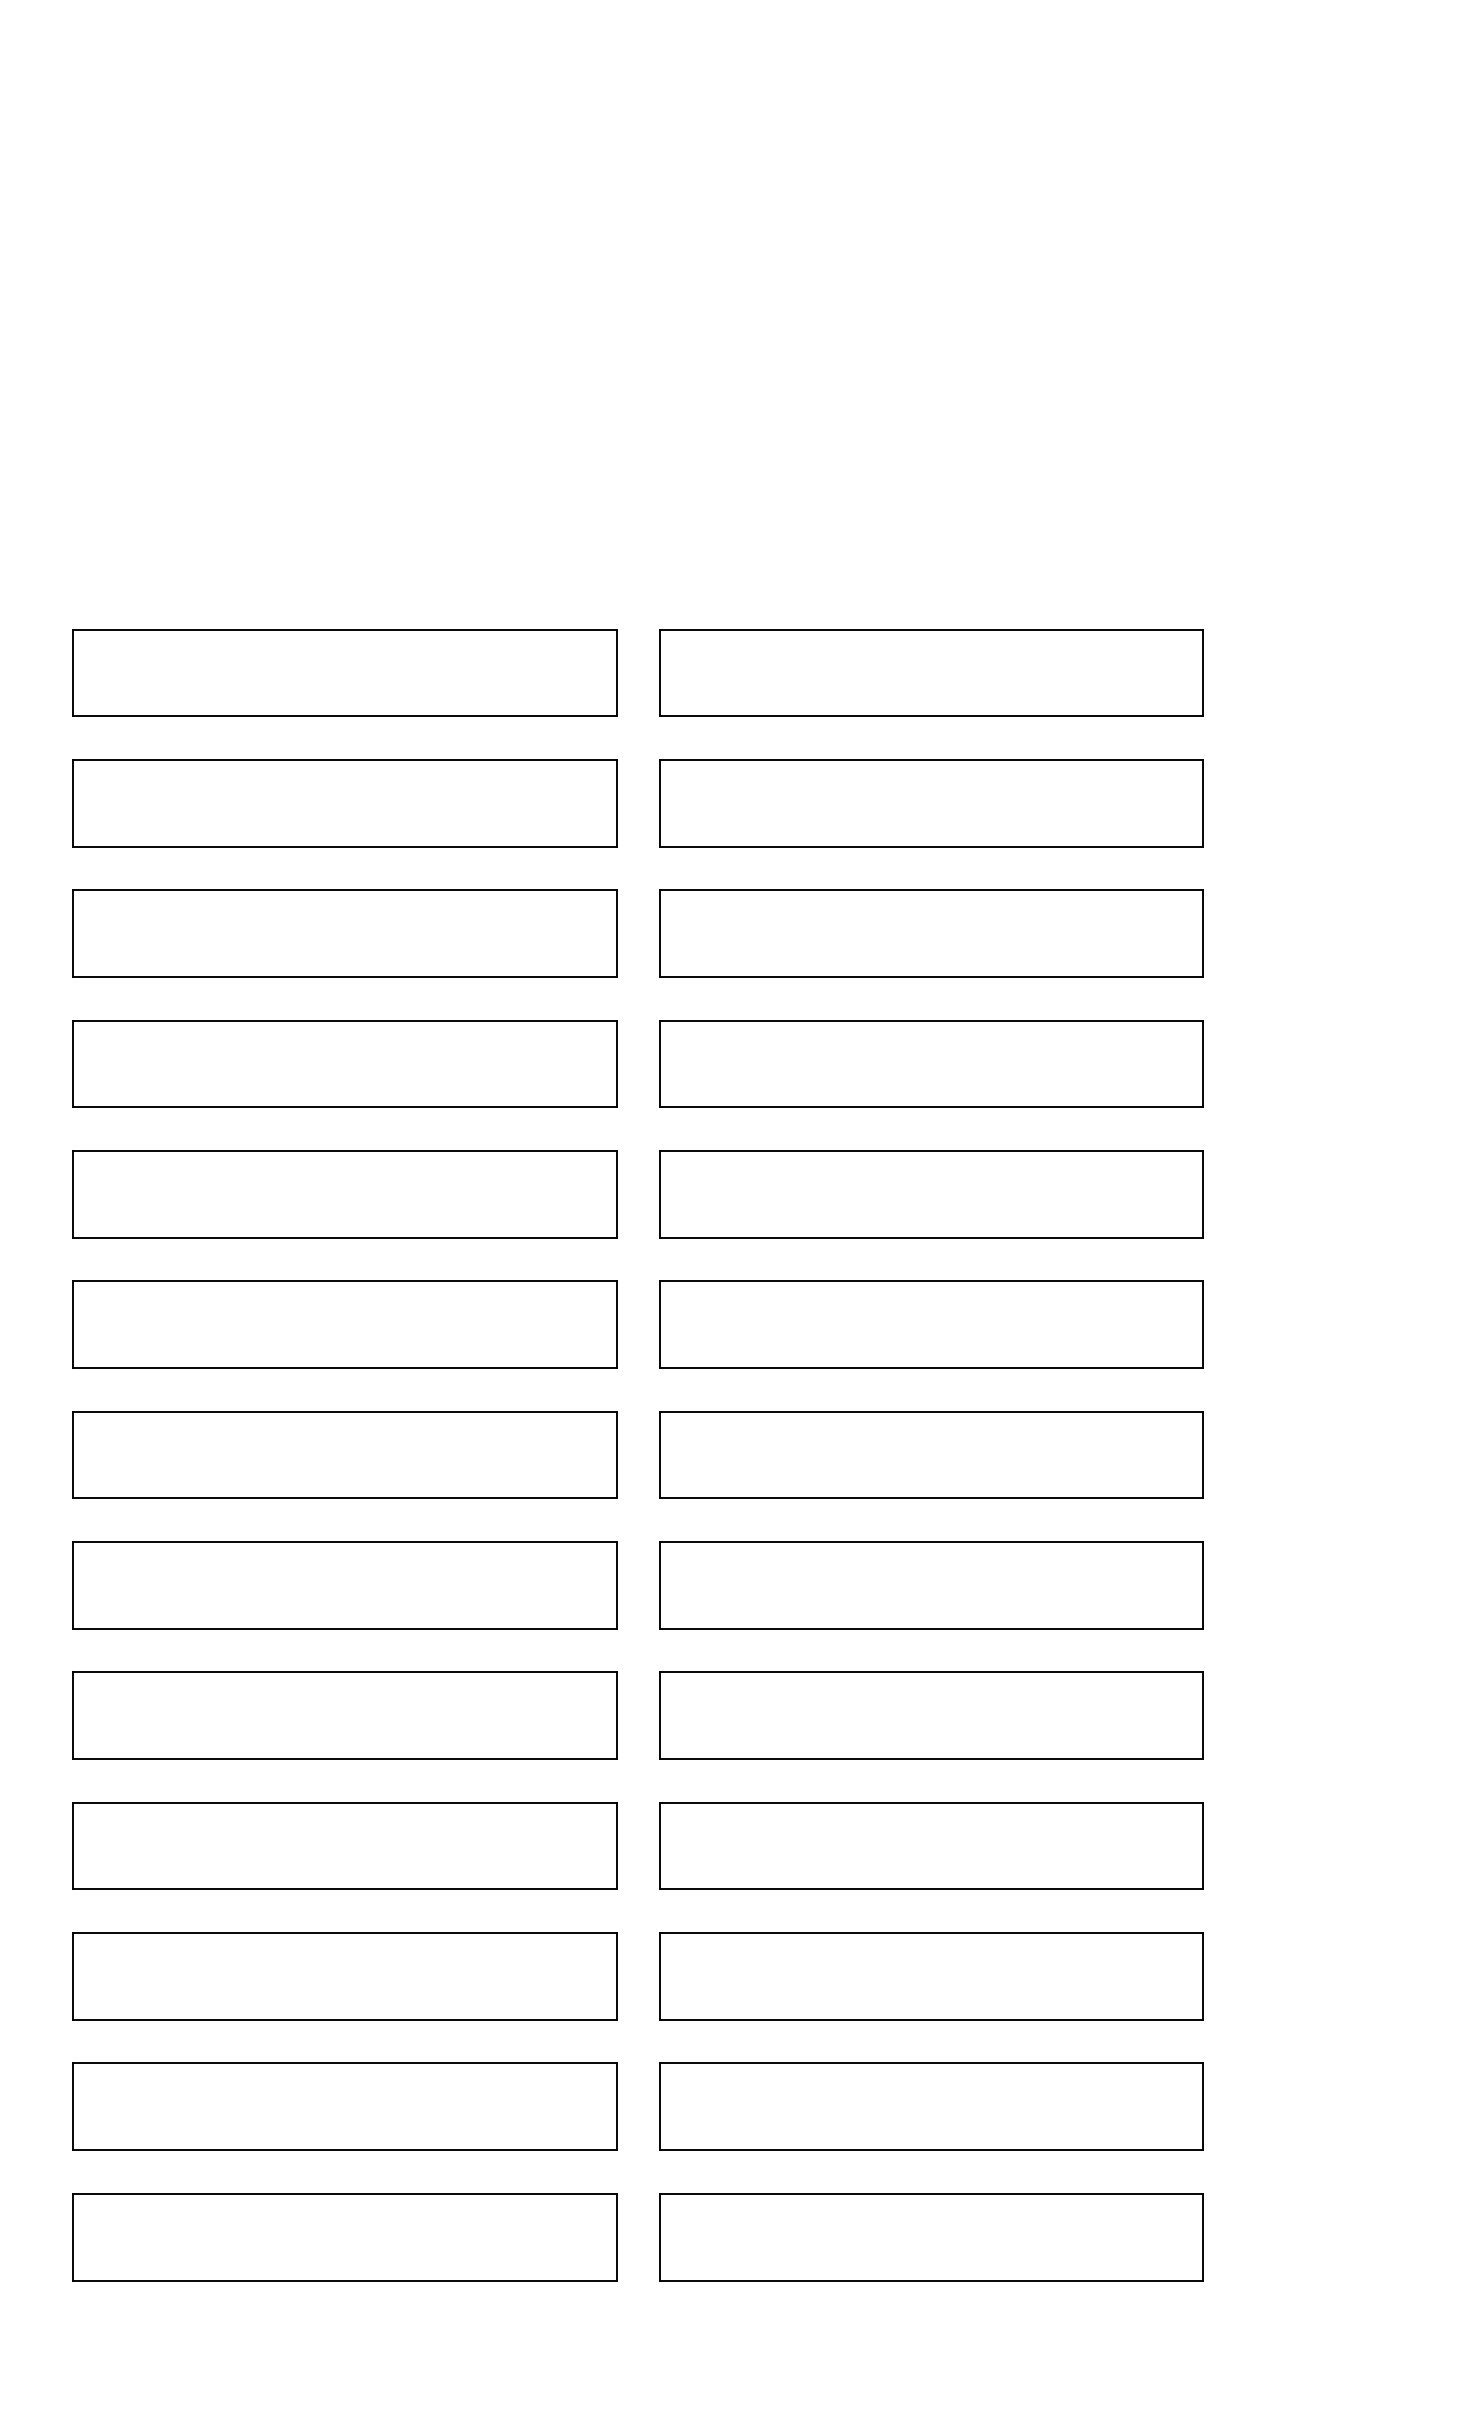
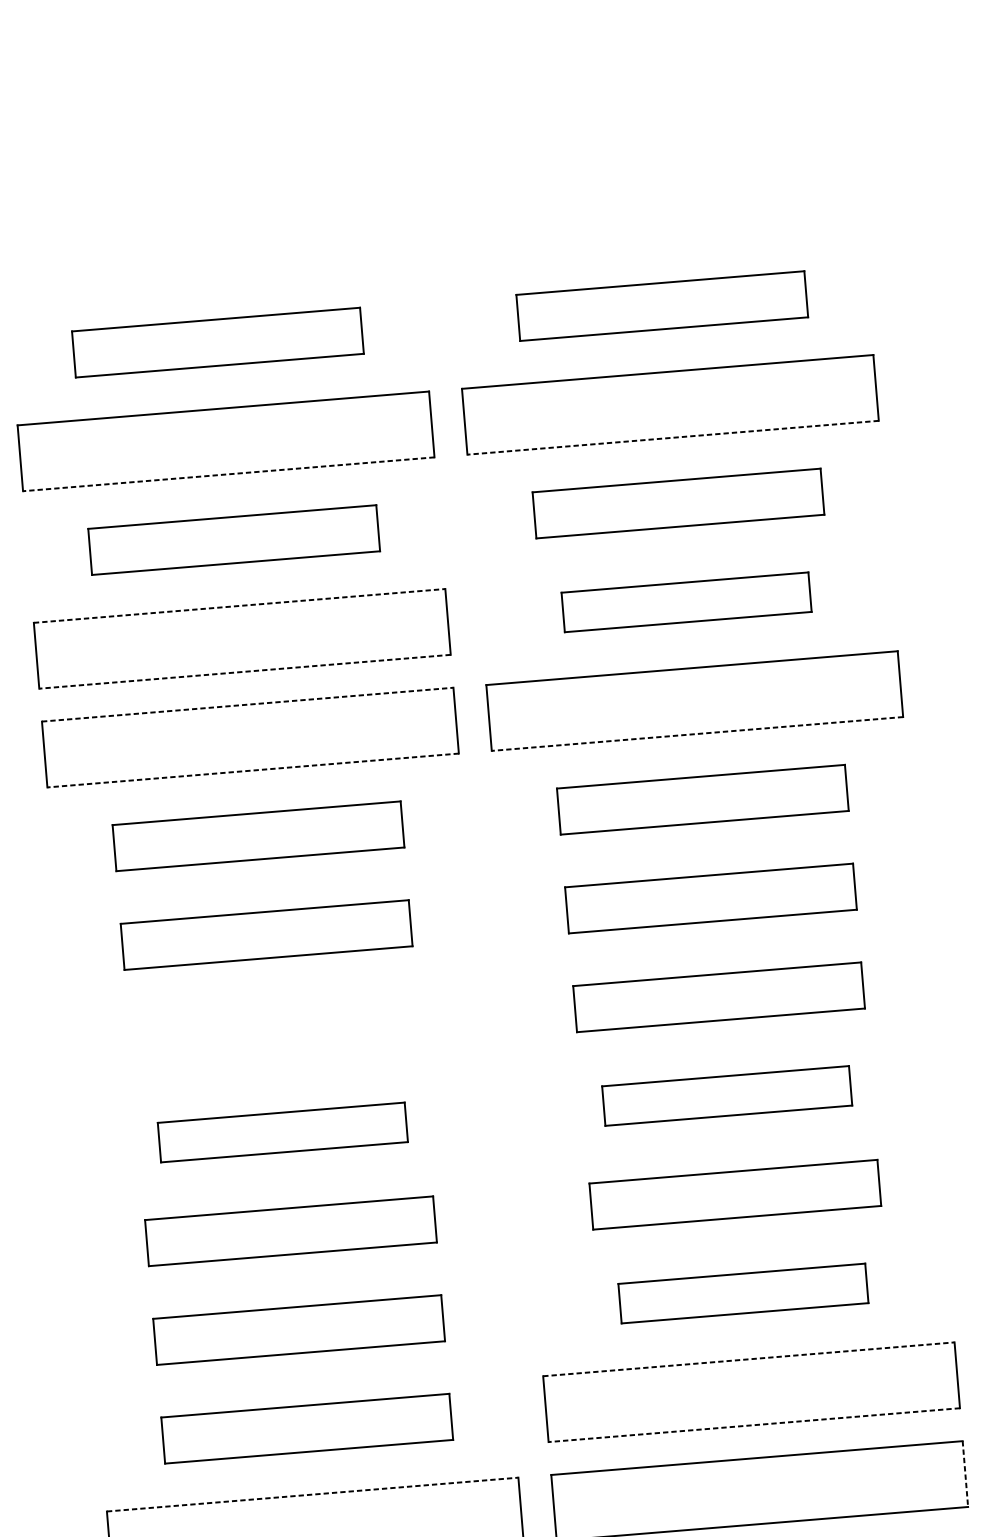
part: (344, 672) -> (217, 342), size x0.7
part: (931, 672) -> (662, 305), size x0.7
line: (345, 846) -> (229, 474), solid -> dashed
line: (931, 846) -> (673, 437), solid -> dashed
part: (344, 933) -> (233, 540), size x0.7
part: (931, 933) -> (678, 503), size x0.7
line: (345, 1020) -> (239, 605), solid -> dashed
part: (931, 1063) -> (686, 601), size x0.6
line: (345, 1107) -> (245, 671), solid -> dashed
line: (345, 1150) -> (248, 704), solid -> dashed
line: (345, 1237) -> (253, 770), solid -> dashed
line: (931, 1237) -> (697, 733), solid -> dashed
part: (344, 1324) -> (258, 836), size x0.7
part: (931, 1324) -> (702, 799), size x0.7
part: (344, 1454) -> (266, 934), size x0.7
part: (931, 1454) -> (710, 898), size x0.7
part: (344, 1585) -> (274, 1033), removed
part: (931, 1585) -> (719, 997), size x0.7
part: (344, 1715) -> (282, 1132), size x0.6
part: (931, 1715) -> (727, 1095), size x0.6
part: (344, 1845) -> (290, 1230), size x0.7
part: (931, 1845) -> (735, 1194), size x0.7
part: (344, 1976) -> (298, 1330), size x0.7
part: (931, 1976) -> (743, 1293), size x0.6
line: (931, 2063) -> (748, 1359), solid -> dashed
part: (344, 2106) -> (306, 1428), size x0.7
line: (931, 2150) -> (754, 1425), solid -> dashed
line: (345, 2193) -> (313, 1494), solid -> dashed
line: (1203, 2237) -> (965, 1474), solid -> dashed

